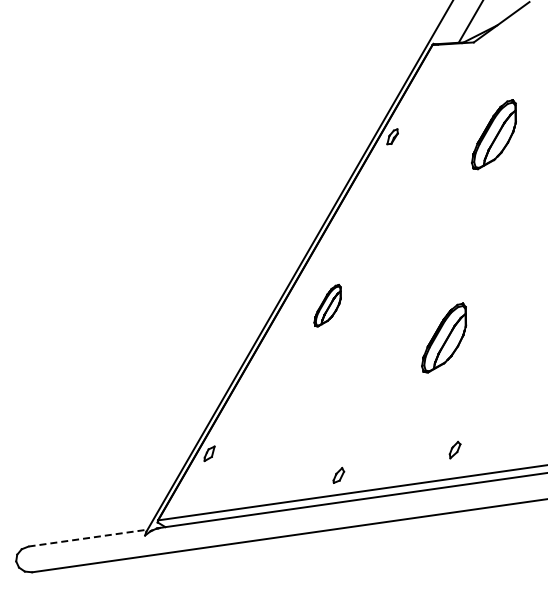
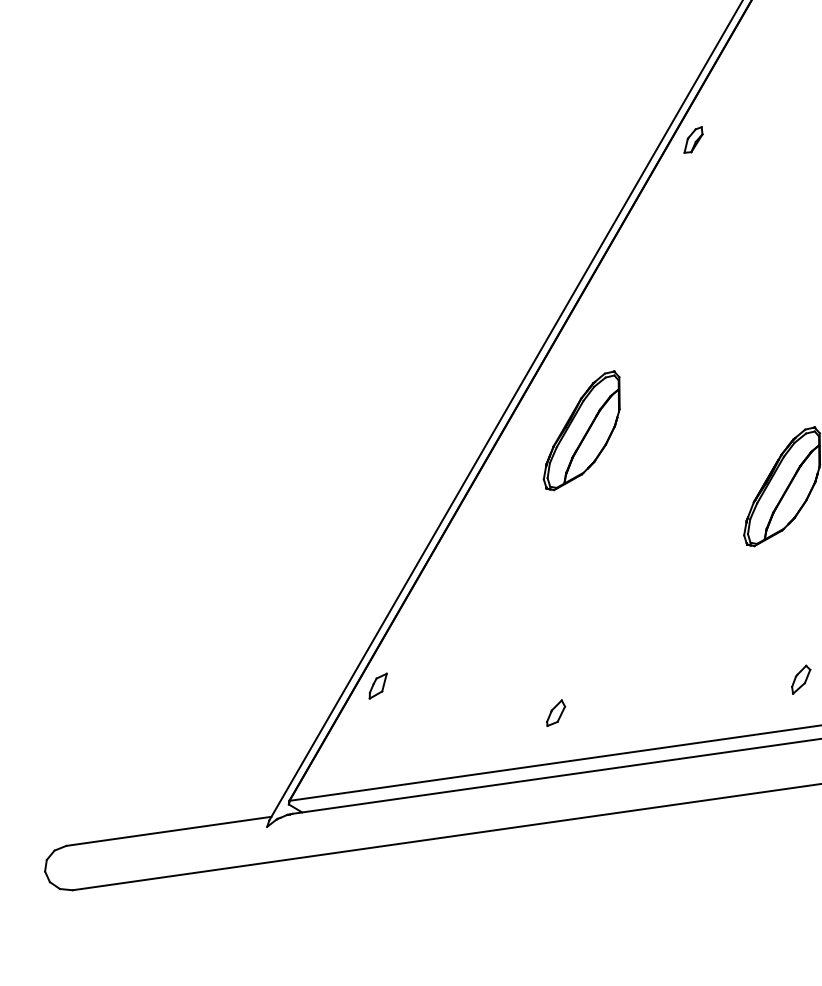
part: (327, 305) -> (581, 430), size x1.67
part: (338, 475) -> (555, 713), moved
line: (88, 538) -> (169, 832), dashed -> solid

